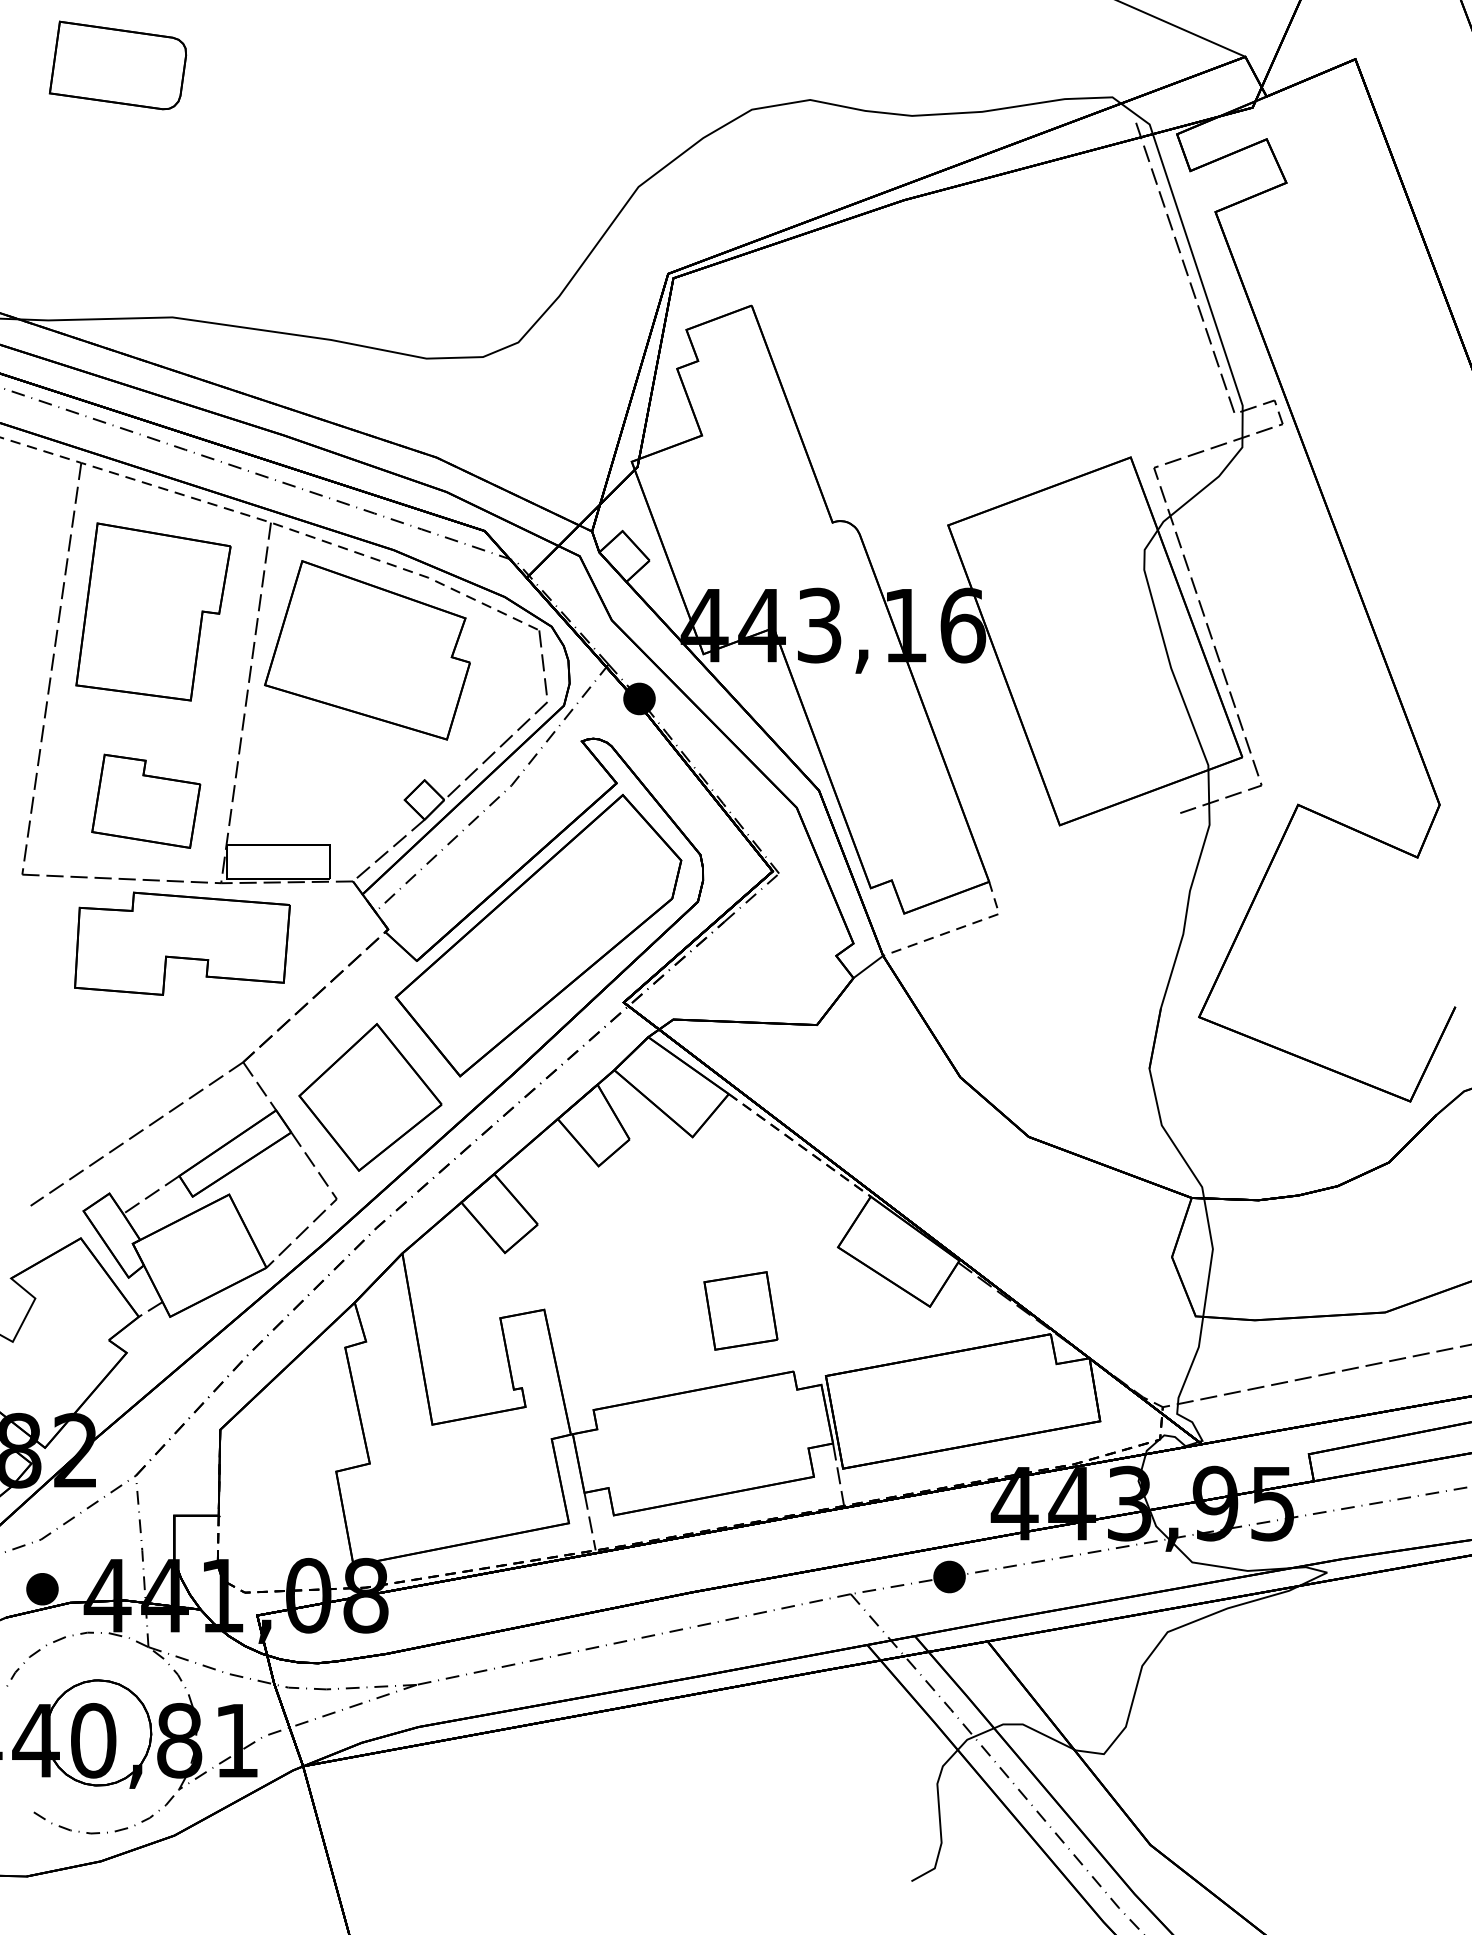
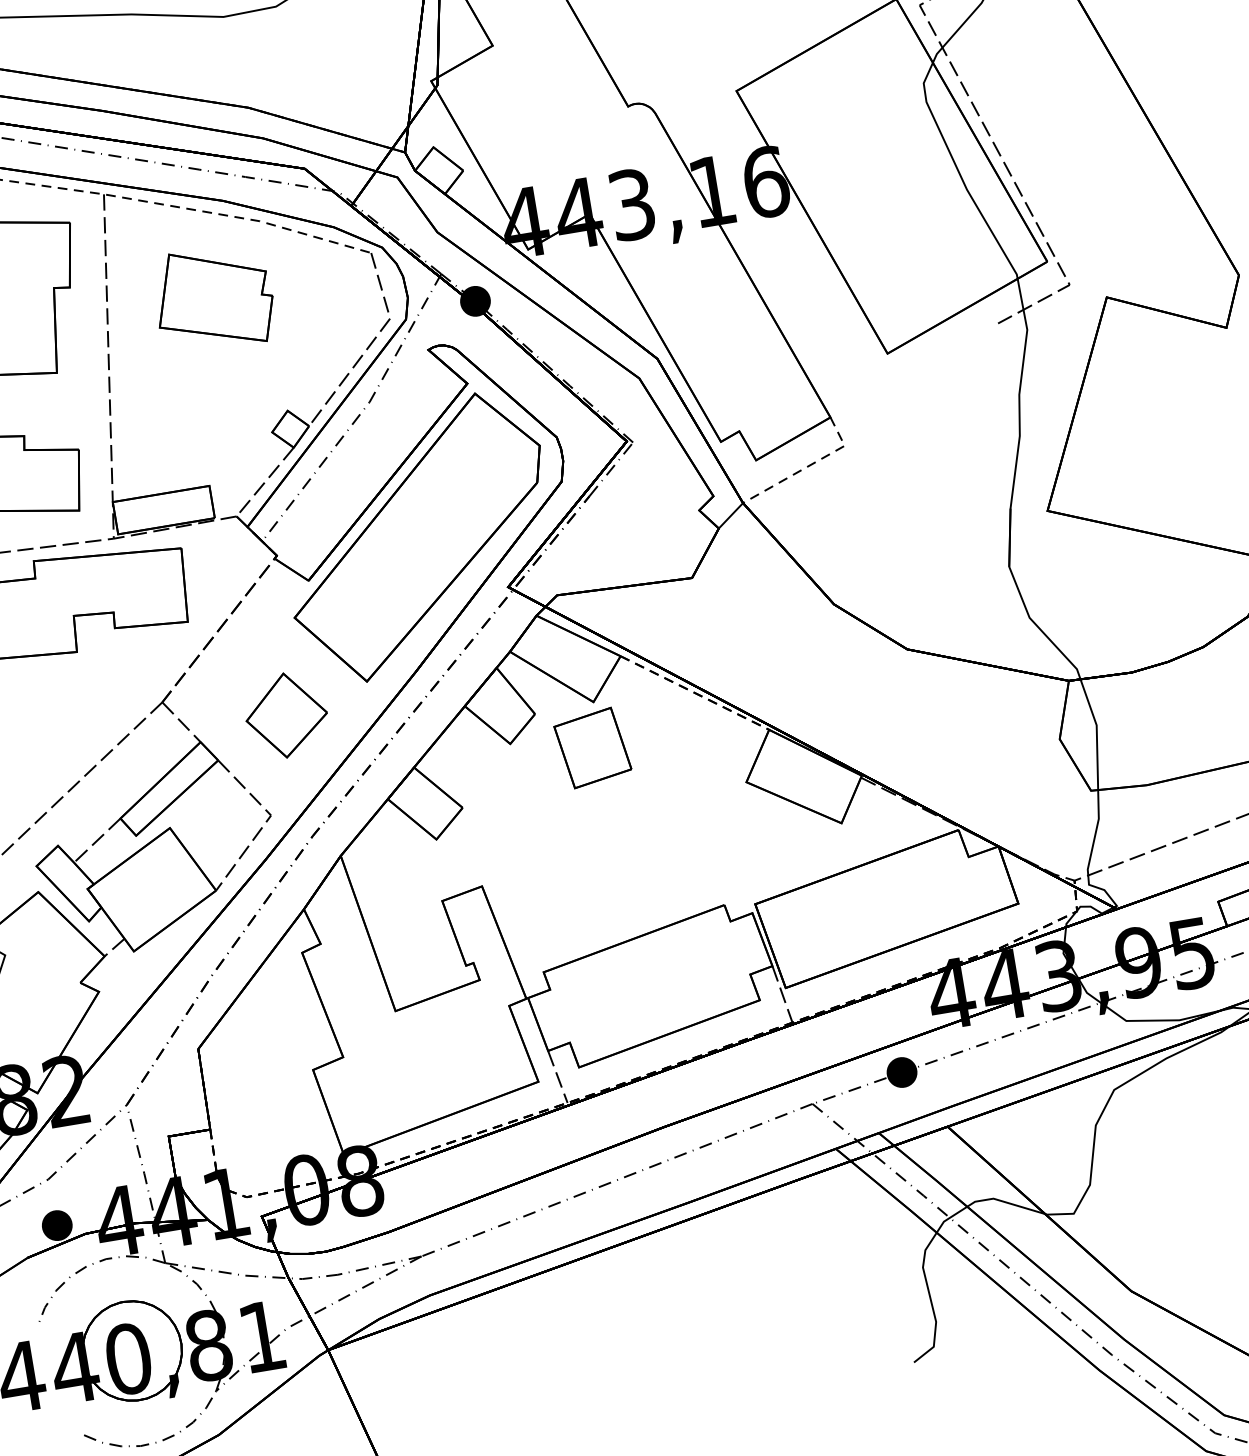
part: (367, 650) -> (214, 298), size x0.6
part: (370, 1097) -> (286, 715), size x0.6
part: (740, 1310) -> (592, 747), moved

